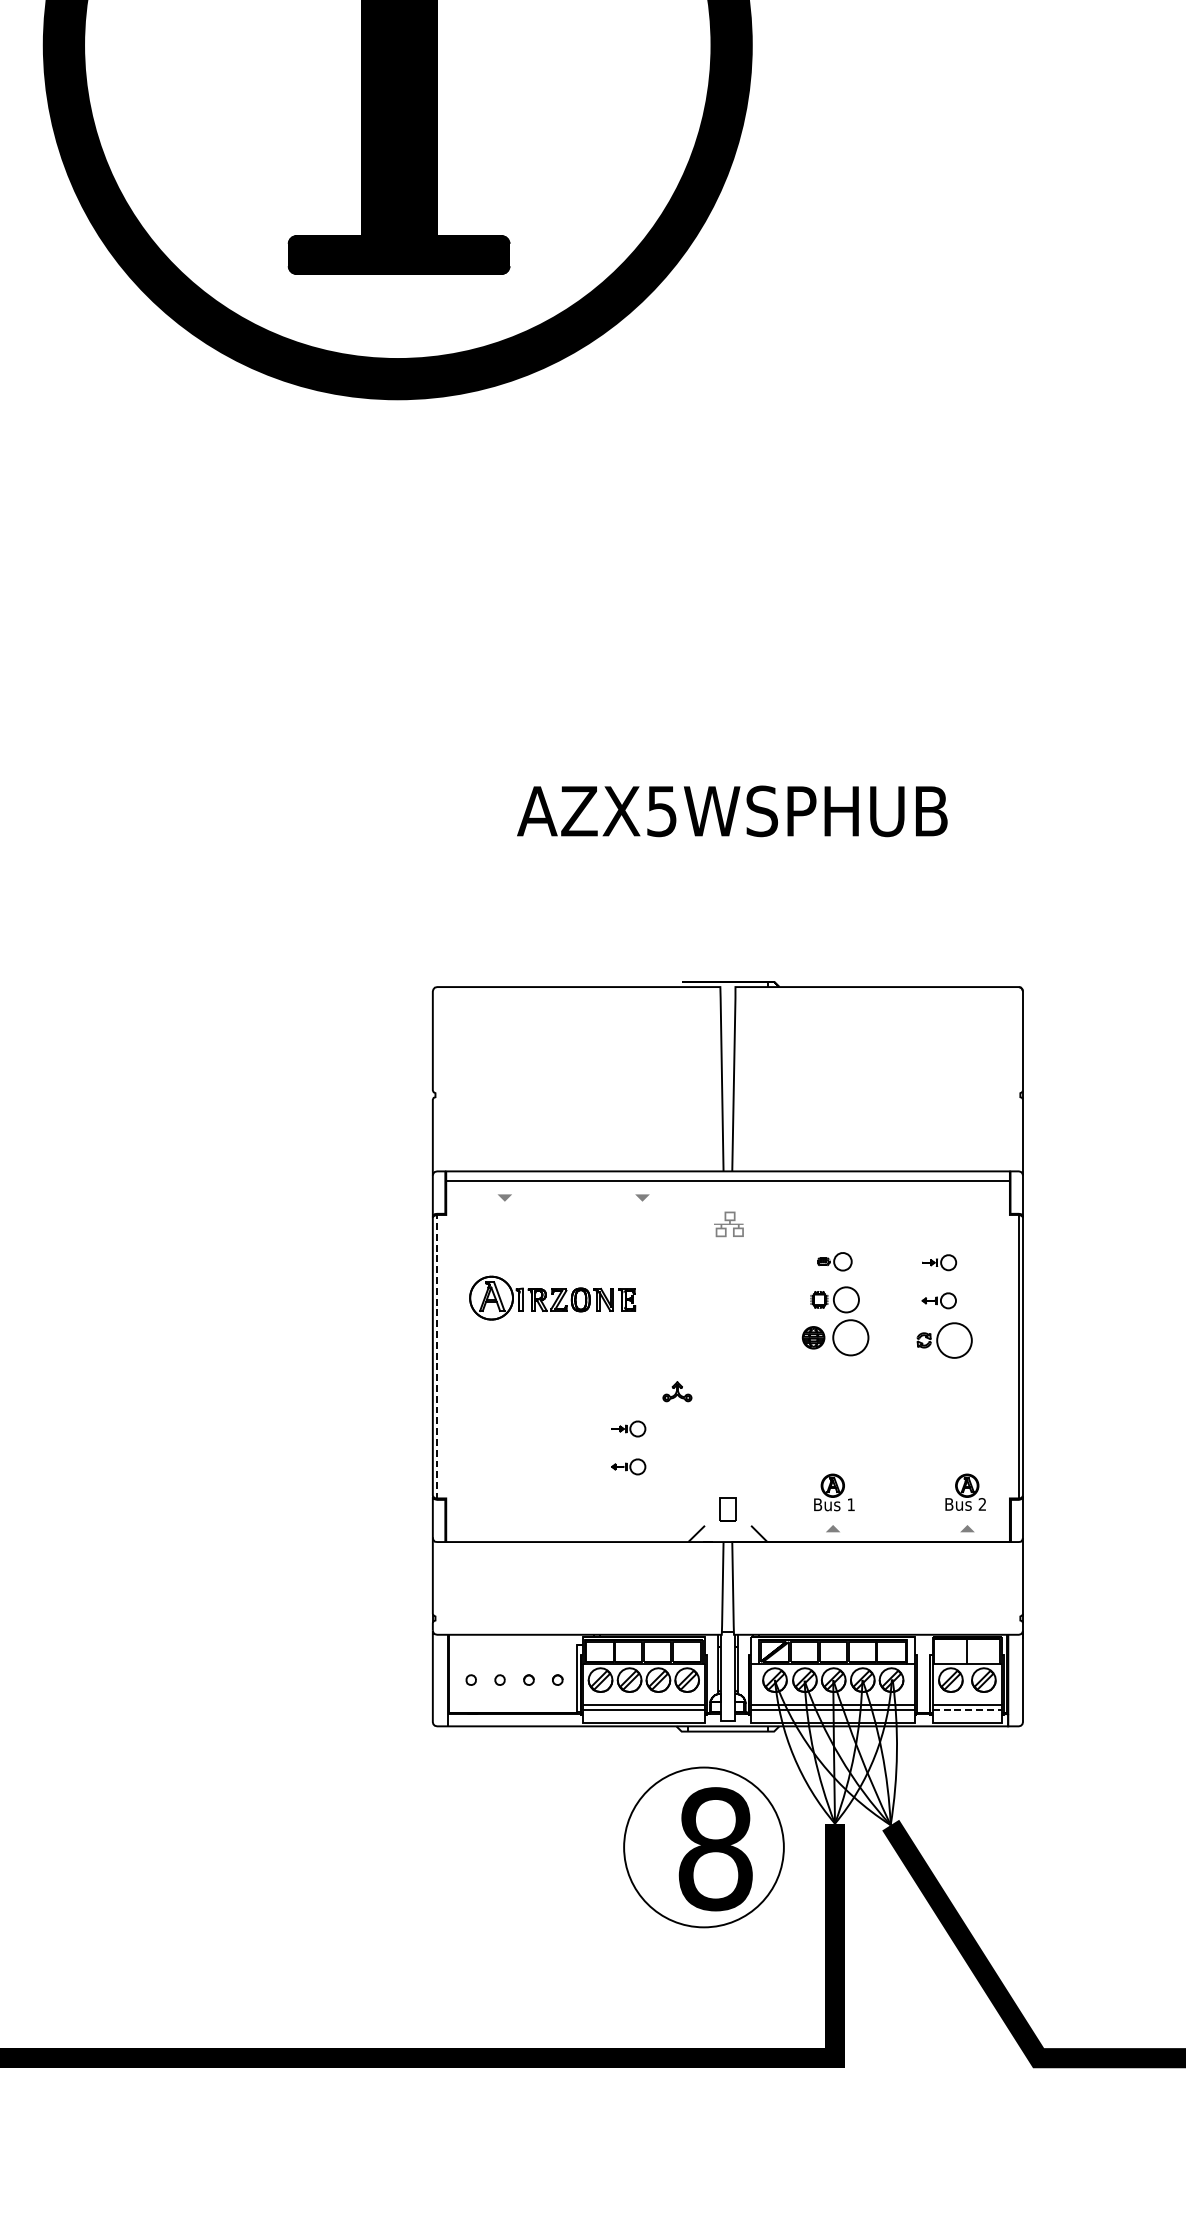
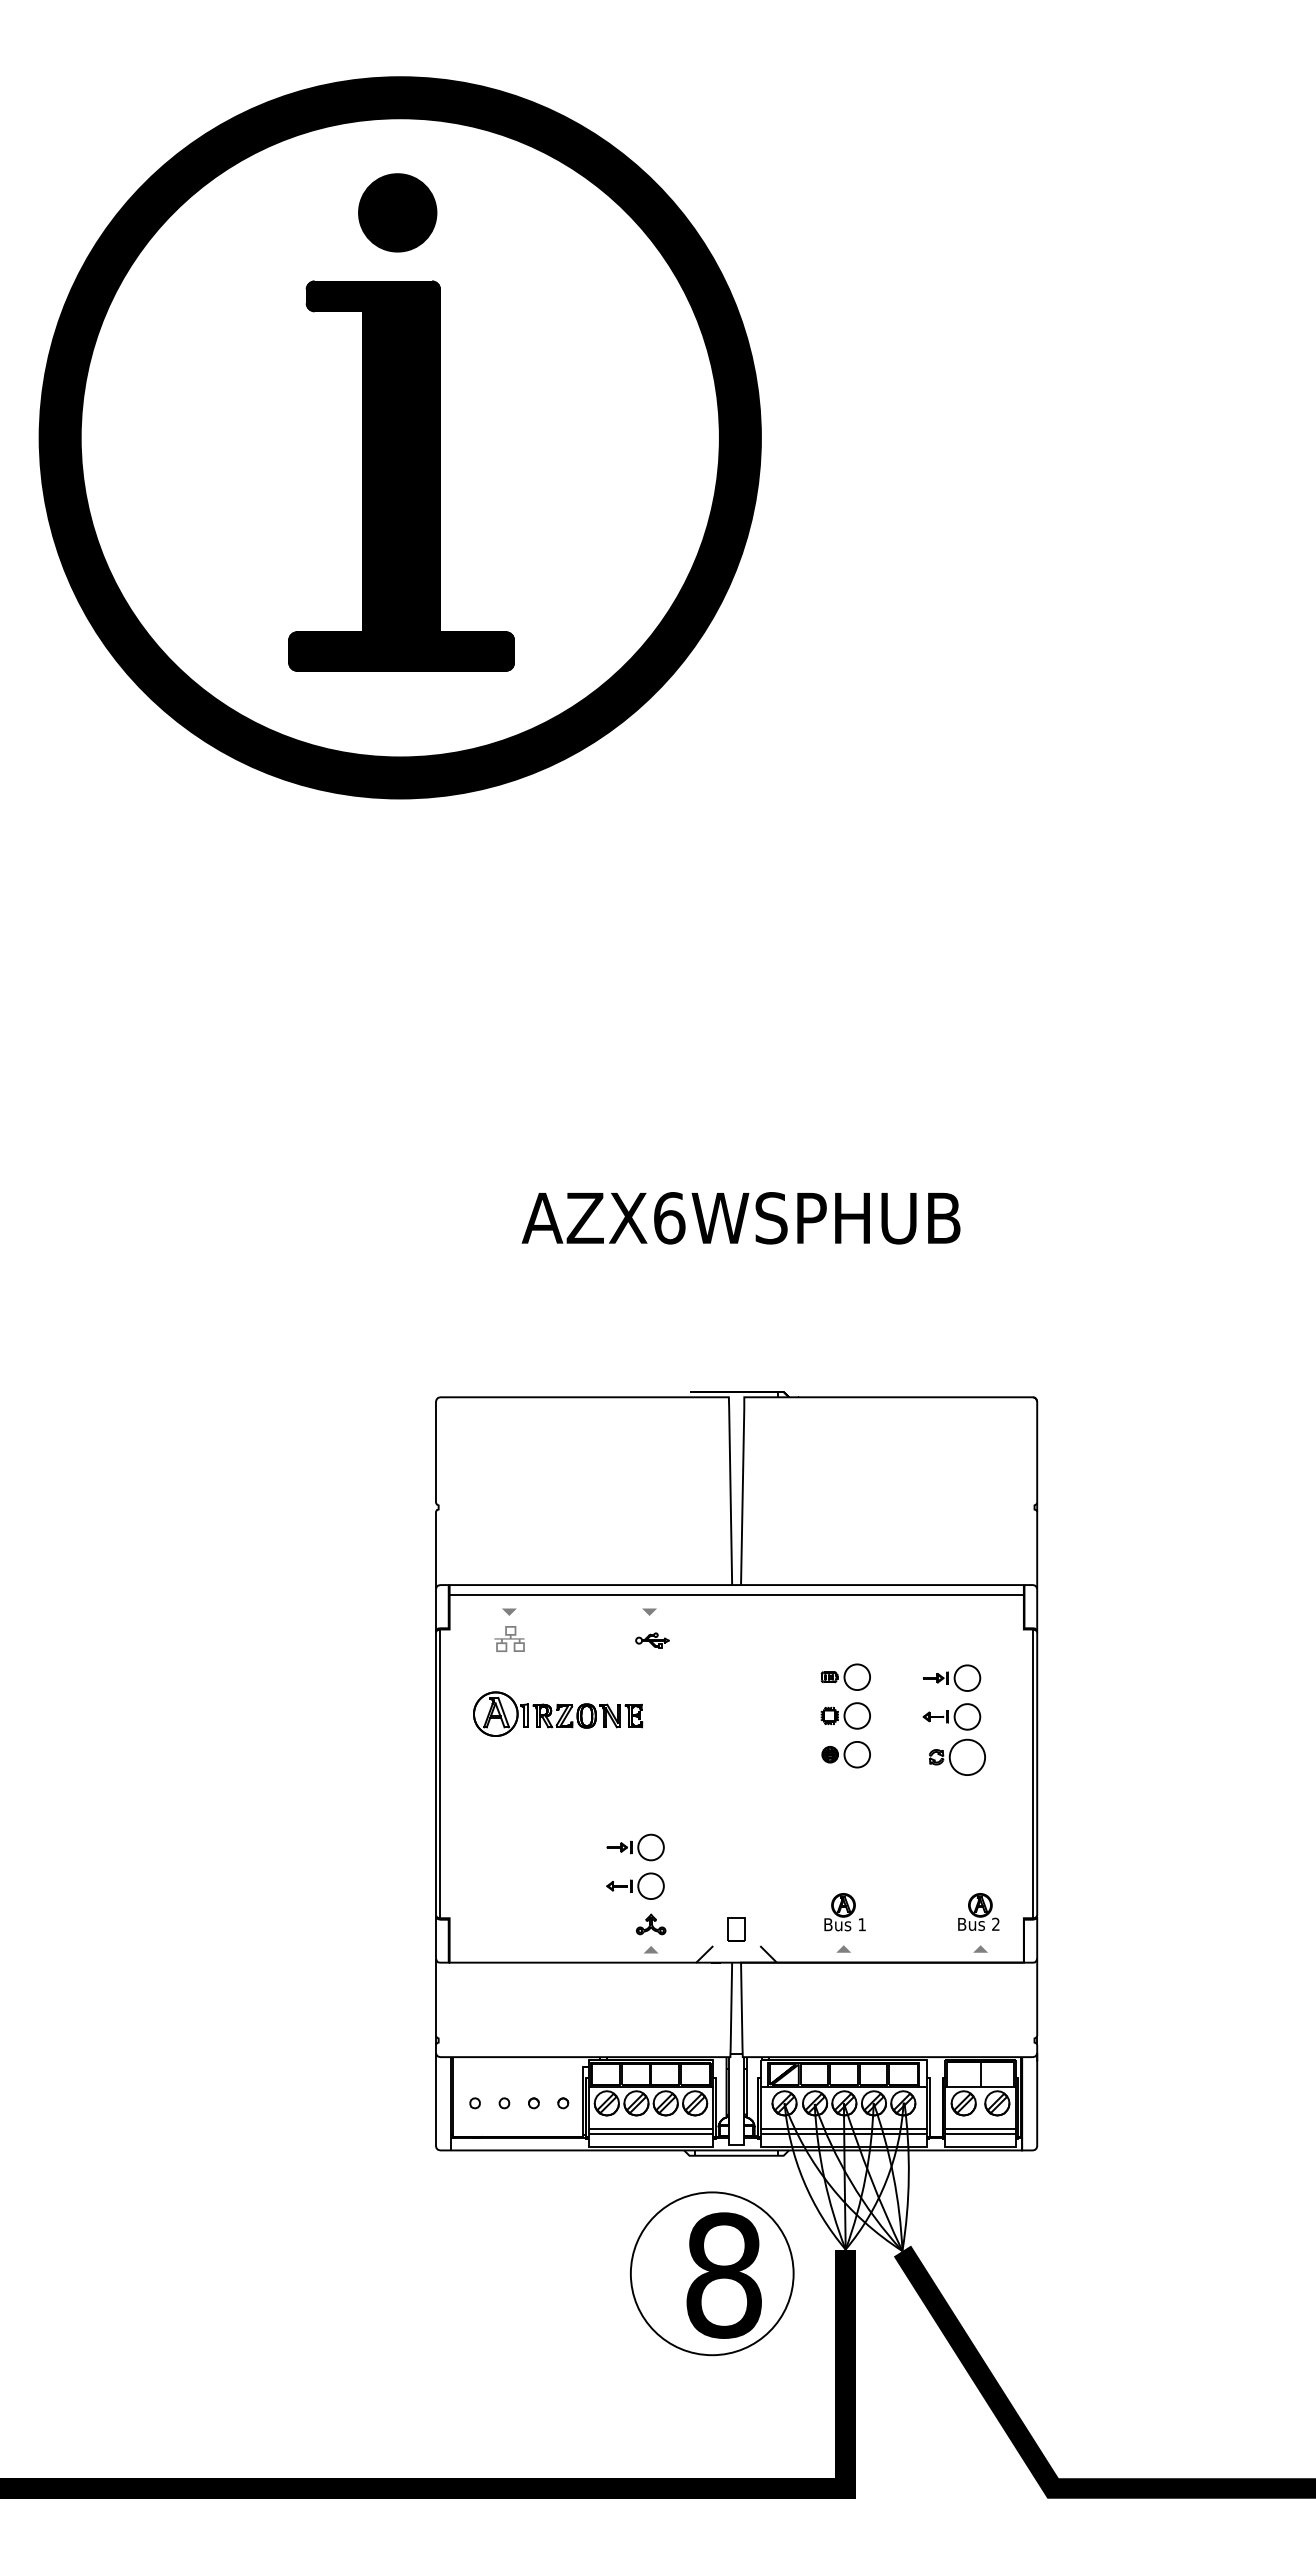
text: (662, 811) -> (669, 1218), AZX5WSPHUB -> AZX6WSPHUB
part: (728, 1223) -> (509, 1638), moved
part: (645, 1225) -> (652, 1640), added
part: (834, 1261) -> (845, 1676), size x1.43
part: (939, 1262) -> (952, 1677), size x1.67
part: (938, 1300) -> (951, 1716), size x1.67
part: (834, 1337) -> (845, 1754), size x0.71
line: (437, 1357) -> (440, 1774), dashed -> solid
part: (677, 1391) -> (651, 1924), moved
part: (628, 1428) -> (635, 1847), size x1.67
part: (628, 1466) -> (635, 1885), size x1.67
fill: (643, 1529) -> (650, 1949), added
line: (968, 1709) -> (981, 2133), dashed -> solid

